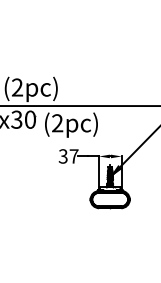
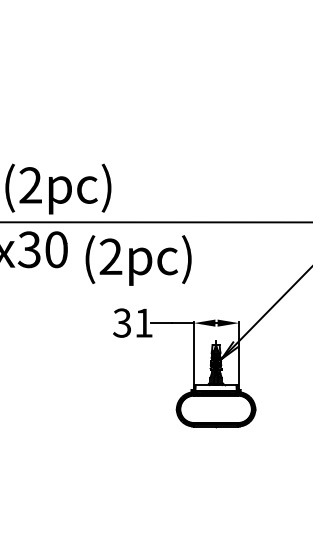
text: (73, 156) -> (142, 323), 37 -> 31

